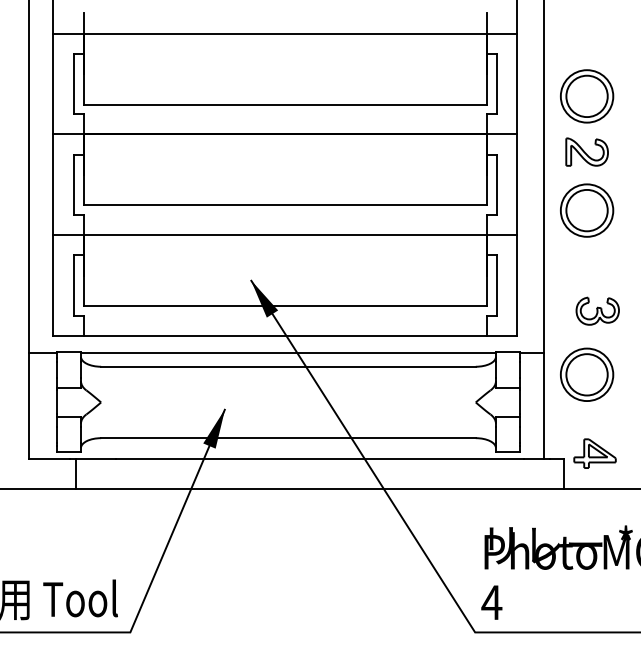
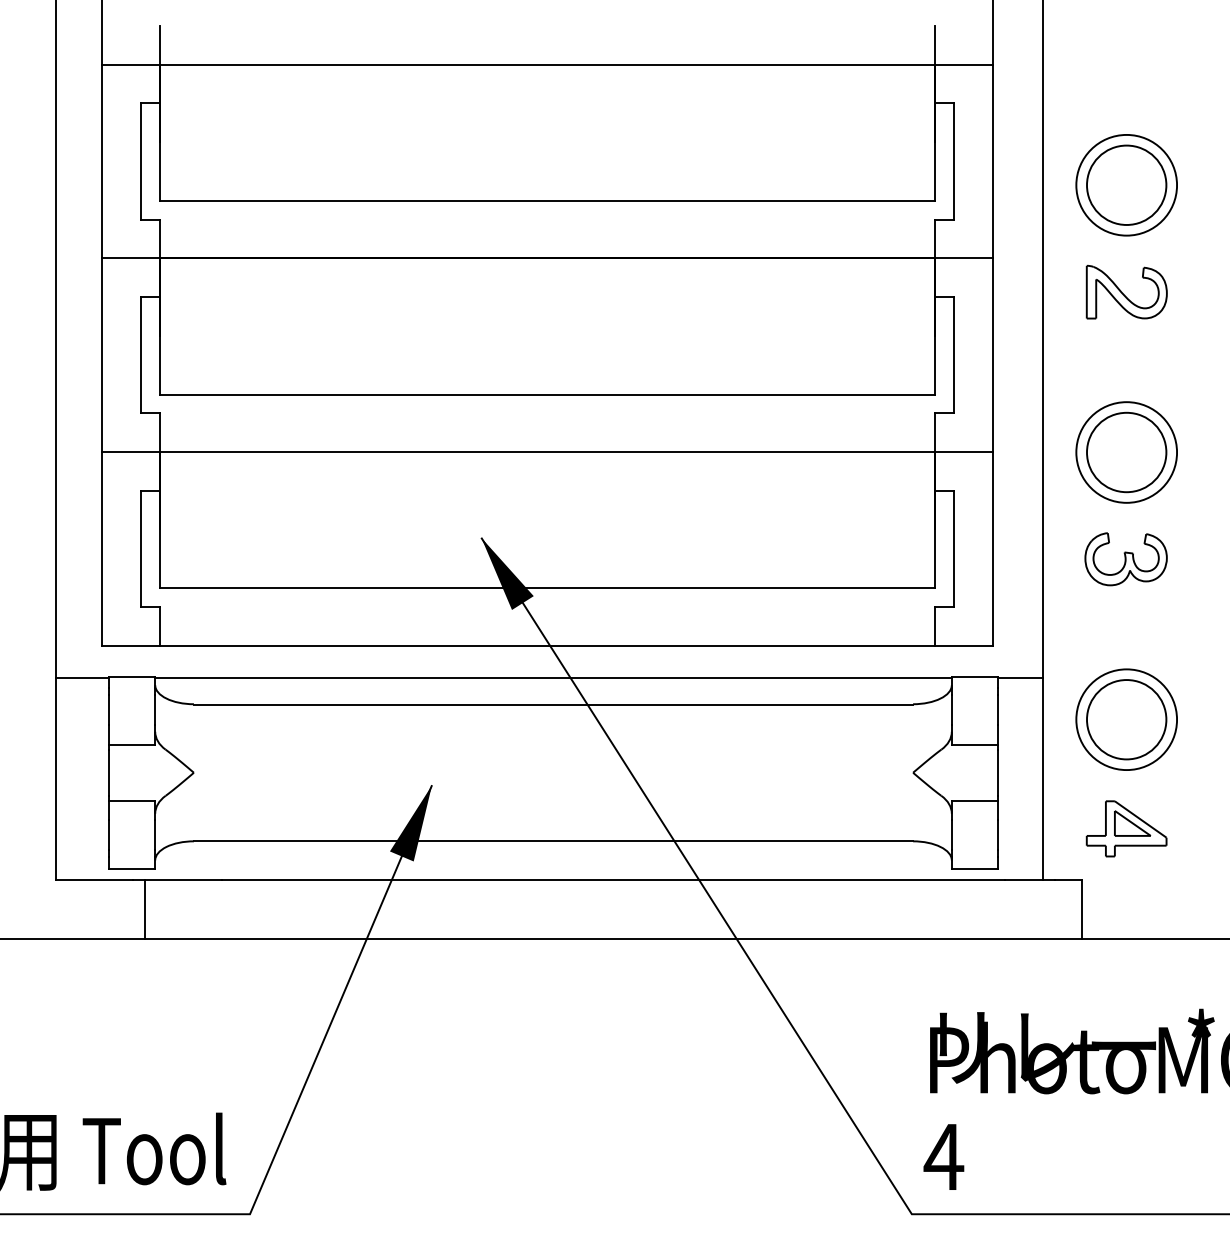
part: (587, 210) -> (1127, 452), moved
part: (597, 310) -> (1125, 557), moved
part: (594, 453) -> (1125, 828), moved

